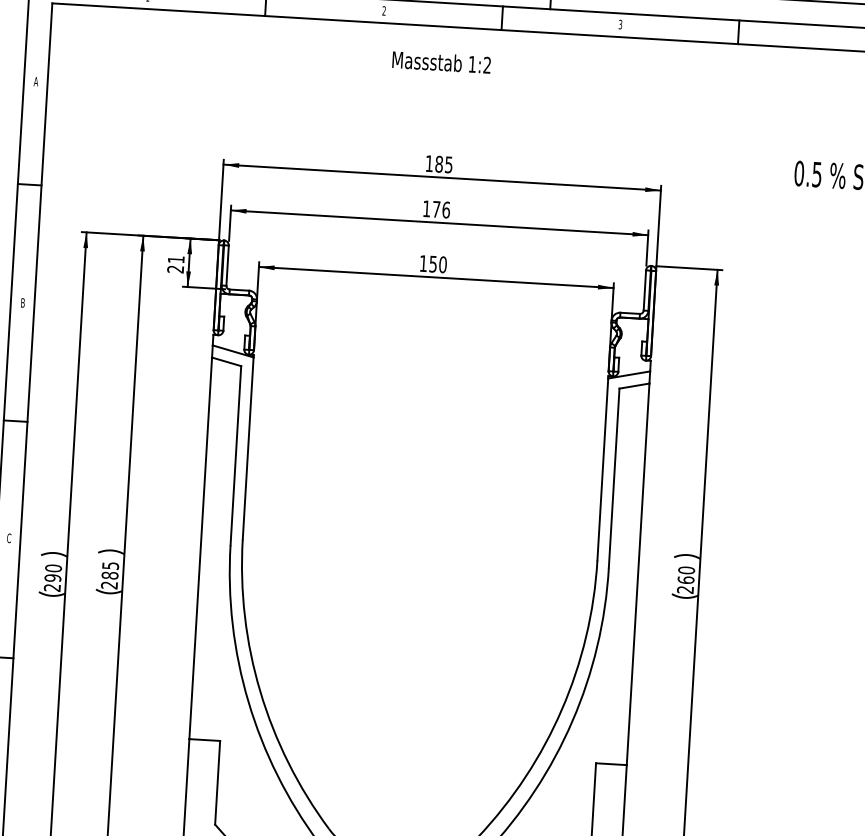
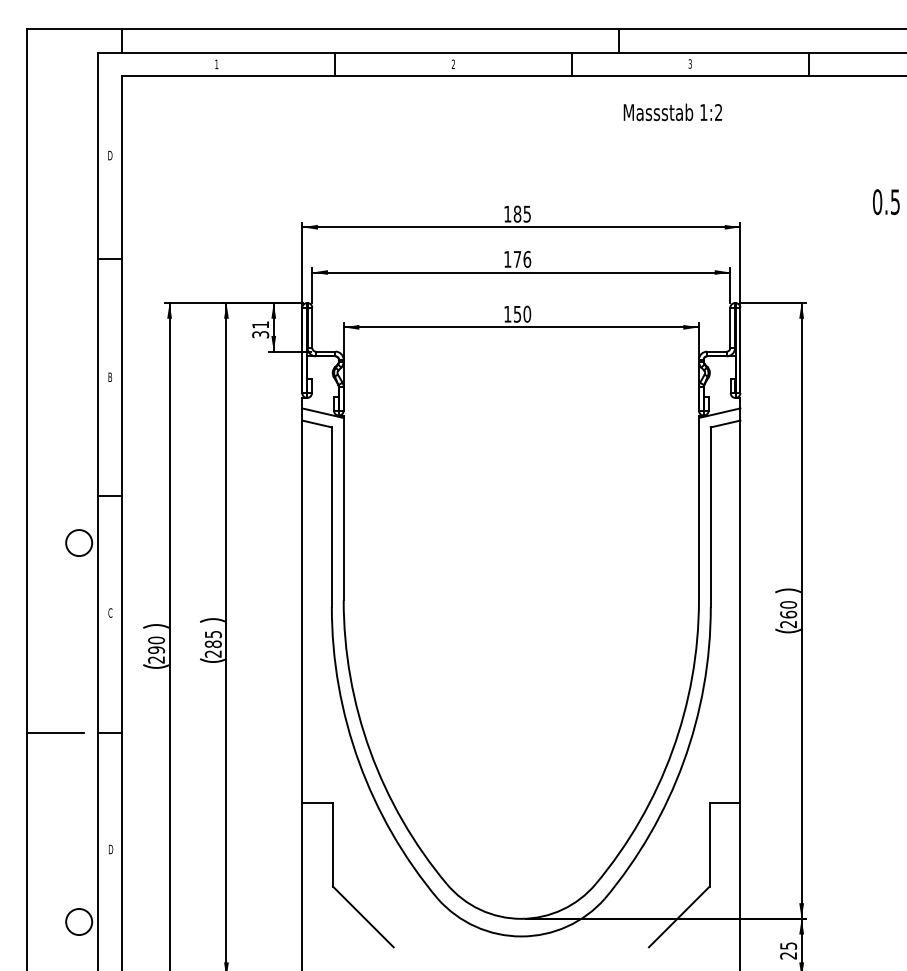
text: (441, 62) -> (672, 112), moved
text: (36, 81) -> (110, 155), A -> D
text: (175, 269) -> (260, 334), 21 -> 31

